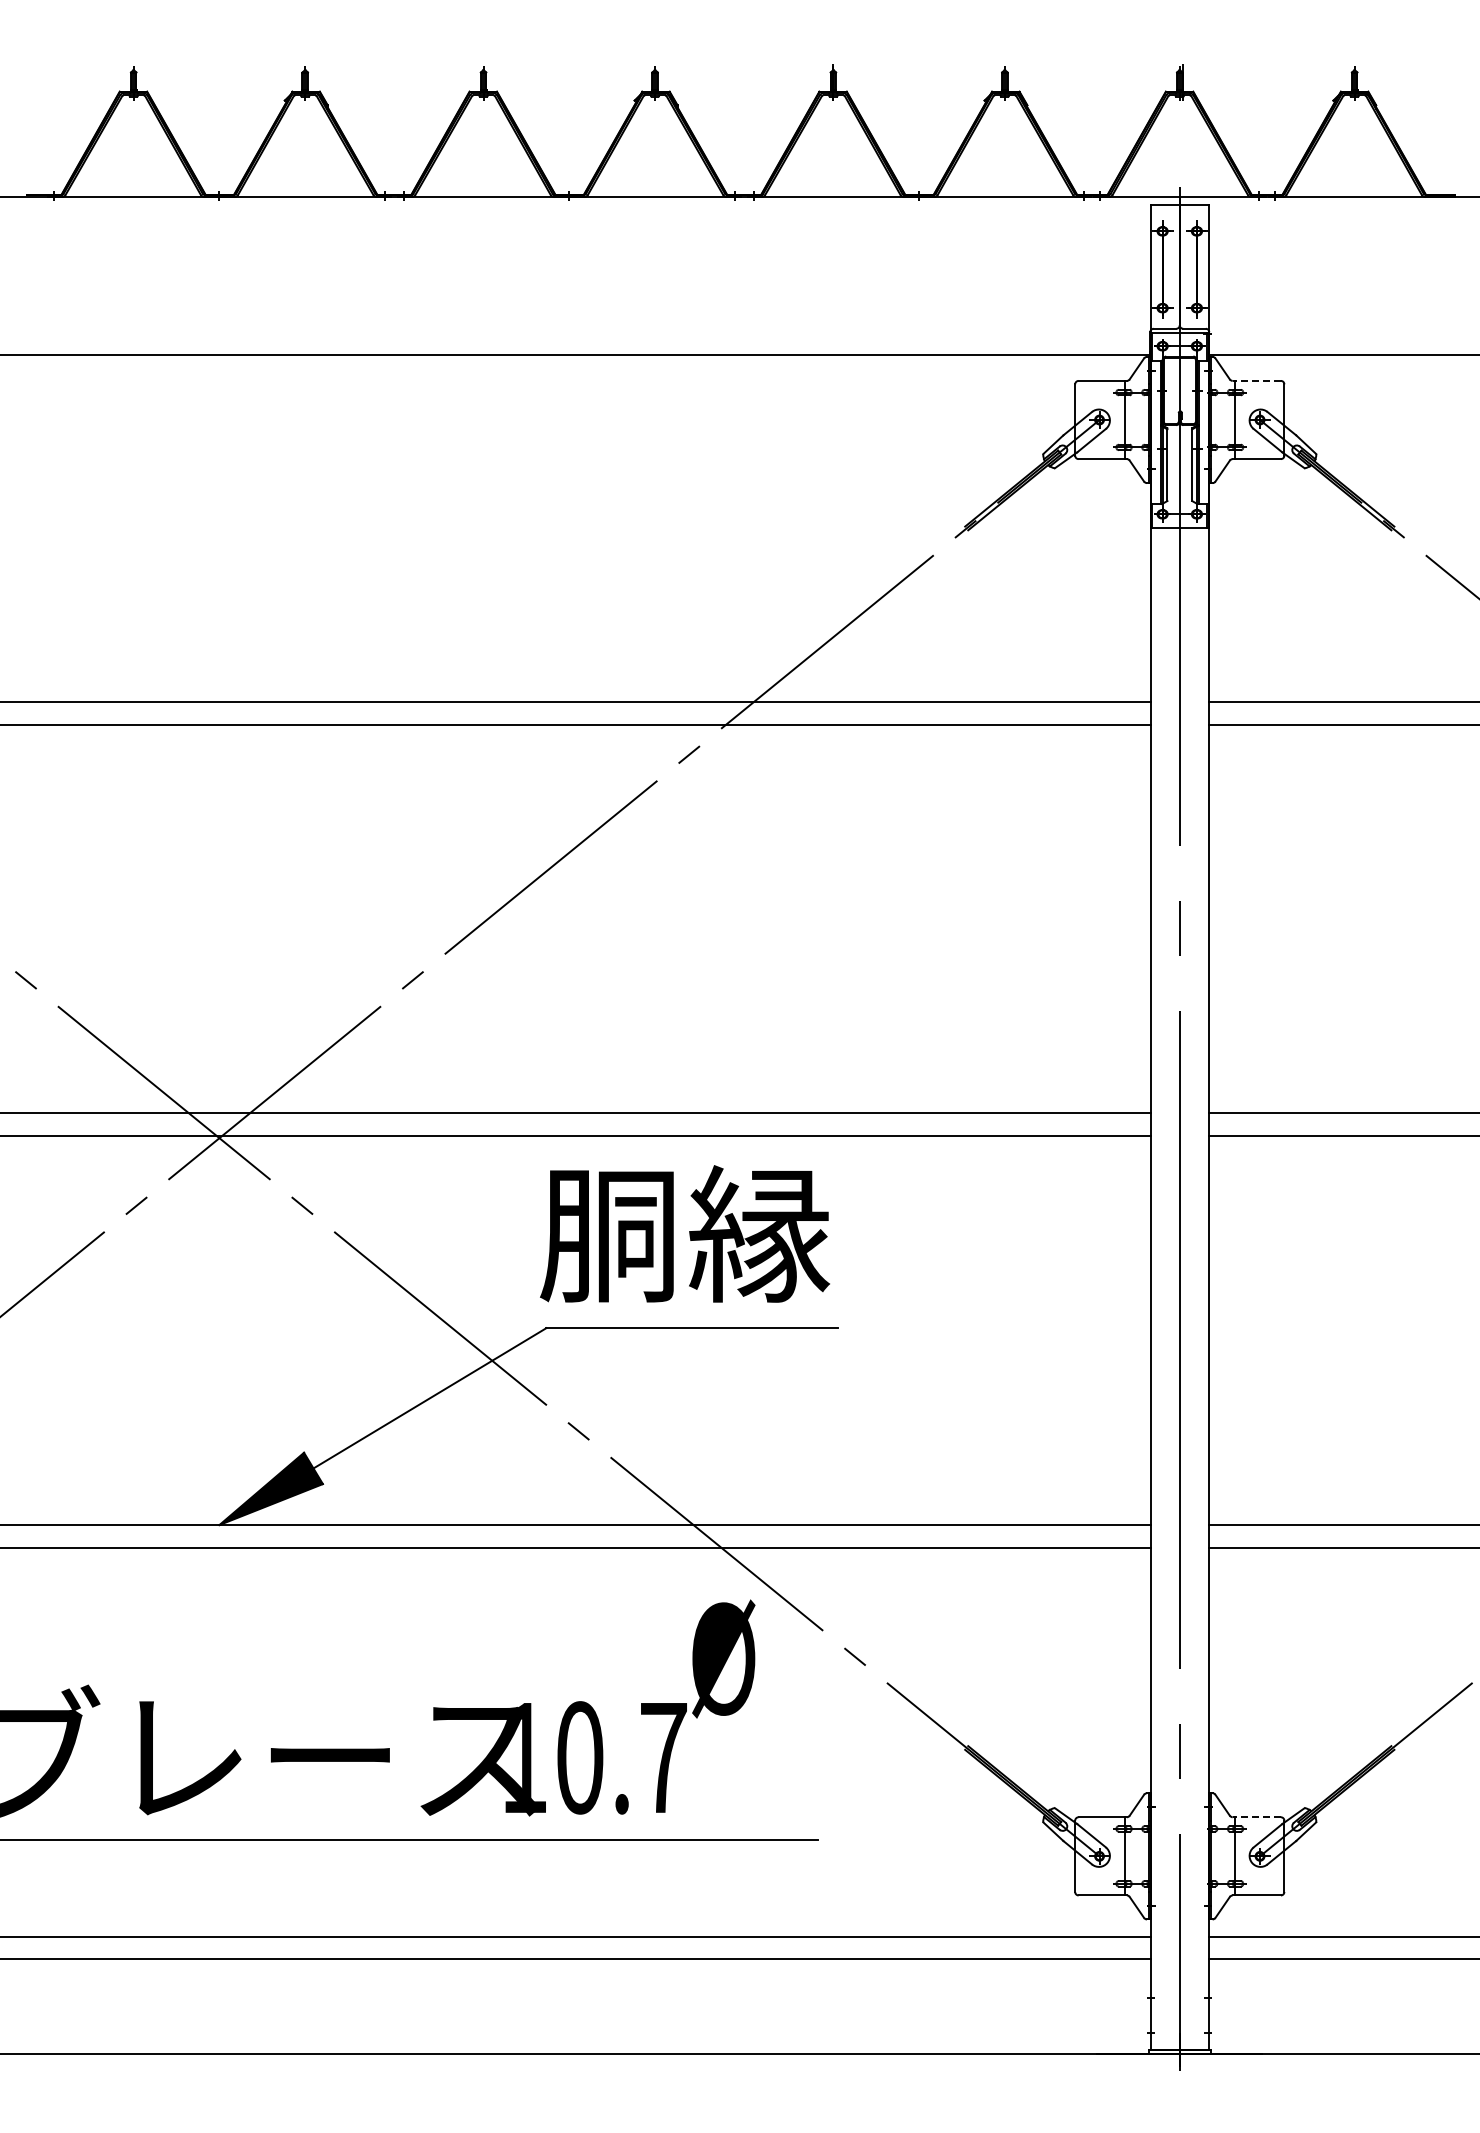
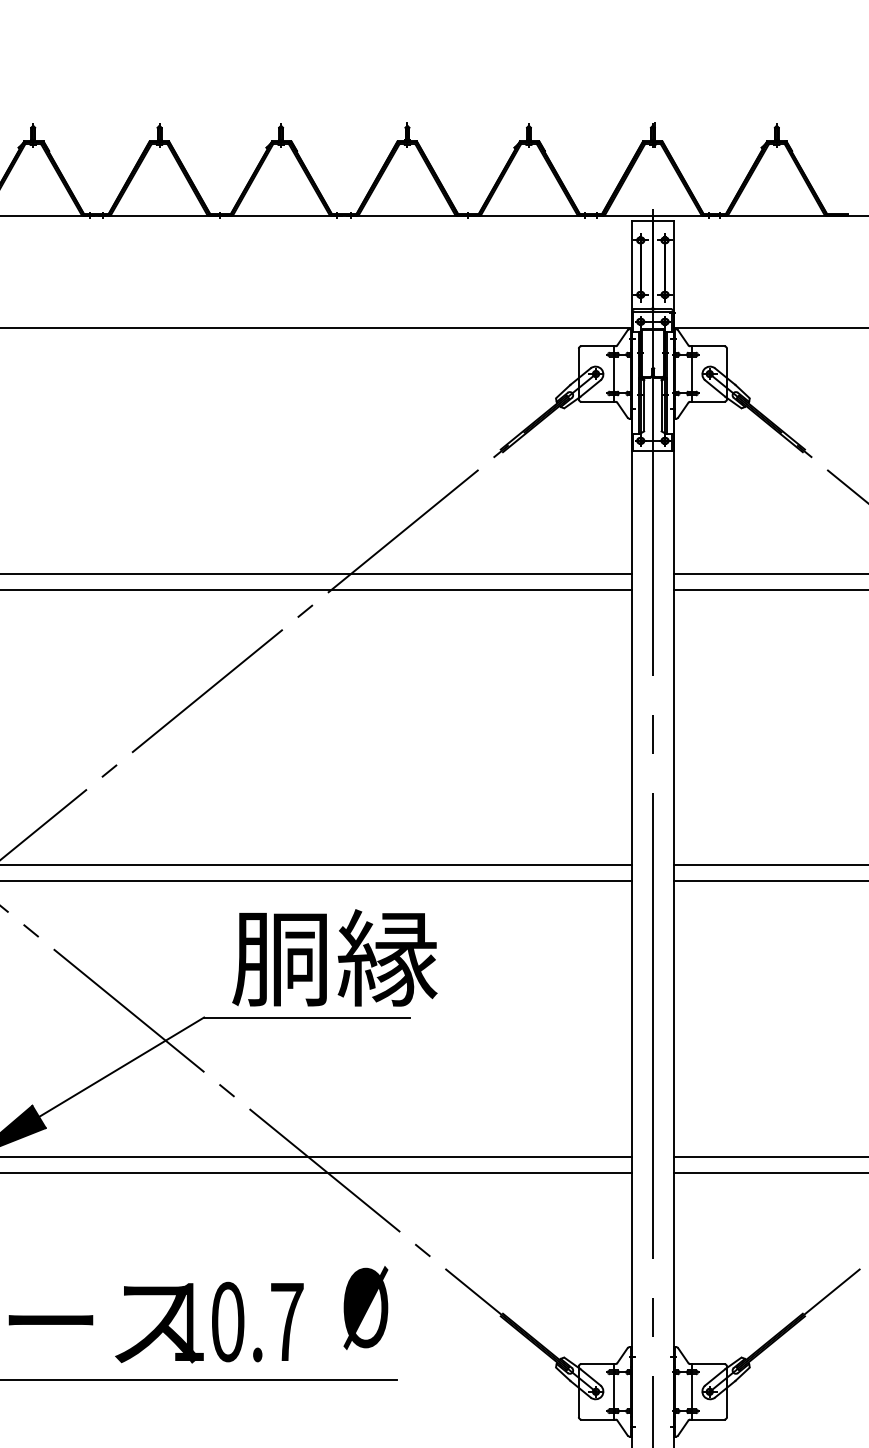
line: (1256, 380) -> (707, 346), dashed -> solid
text: (684, 1233) -> (334, 957), moved
text: (723, 1658) -> (365, 1307), moved
line: (1256, 1817) -> (707, 1364), dashed -> solid

